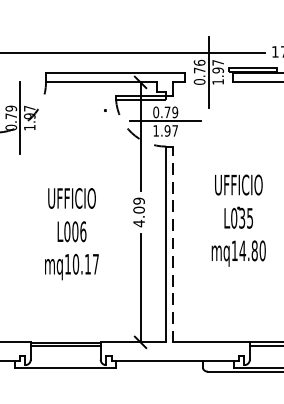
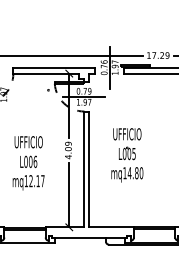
text: (242, 219) -> (129, 154), L035 -> L005
line: (173, 244) -> (88, 169), dashed -> solid
text: (74, 264) -> (30, 181), mq10.17 -> mq12.17

